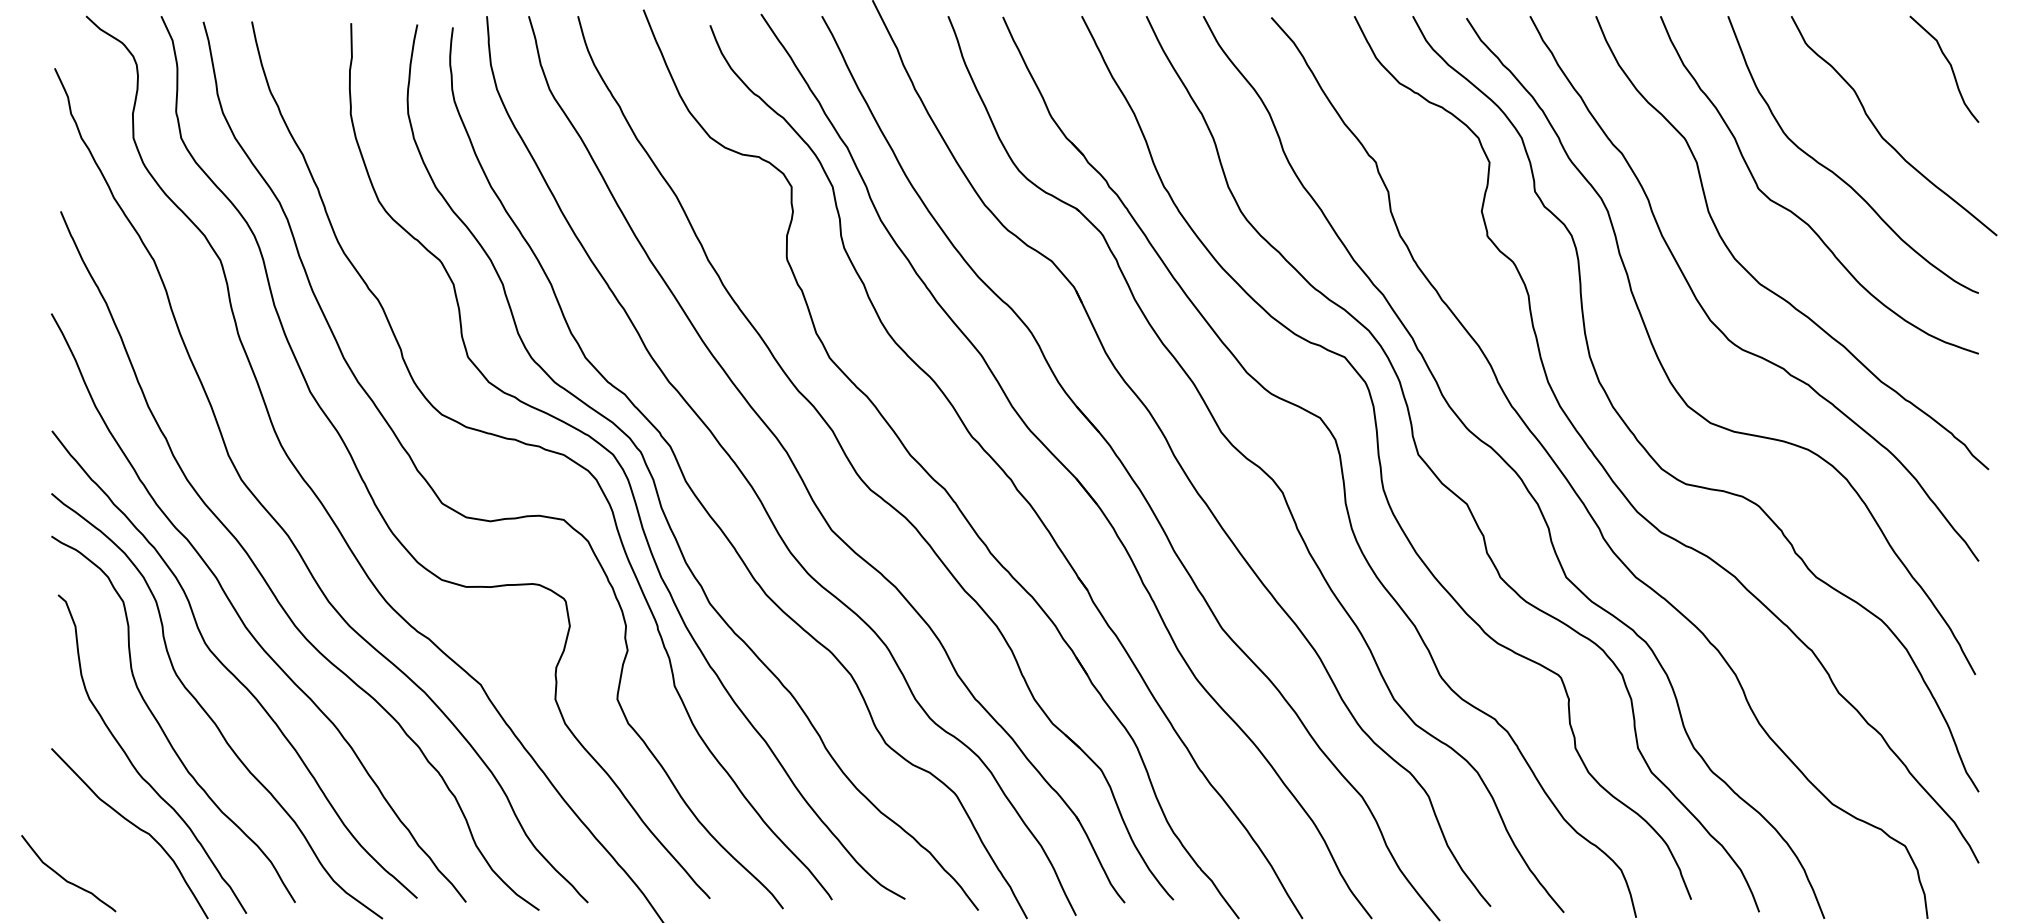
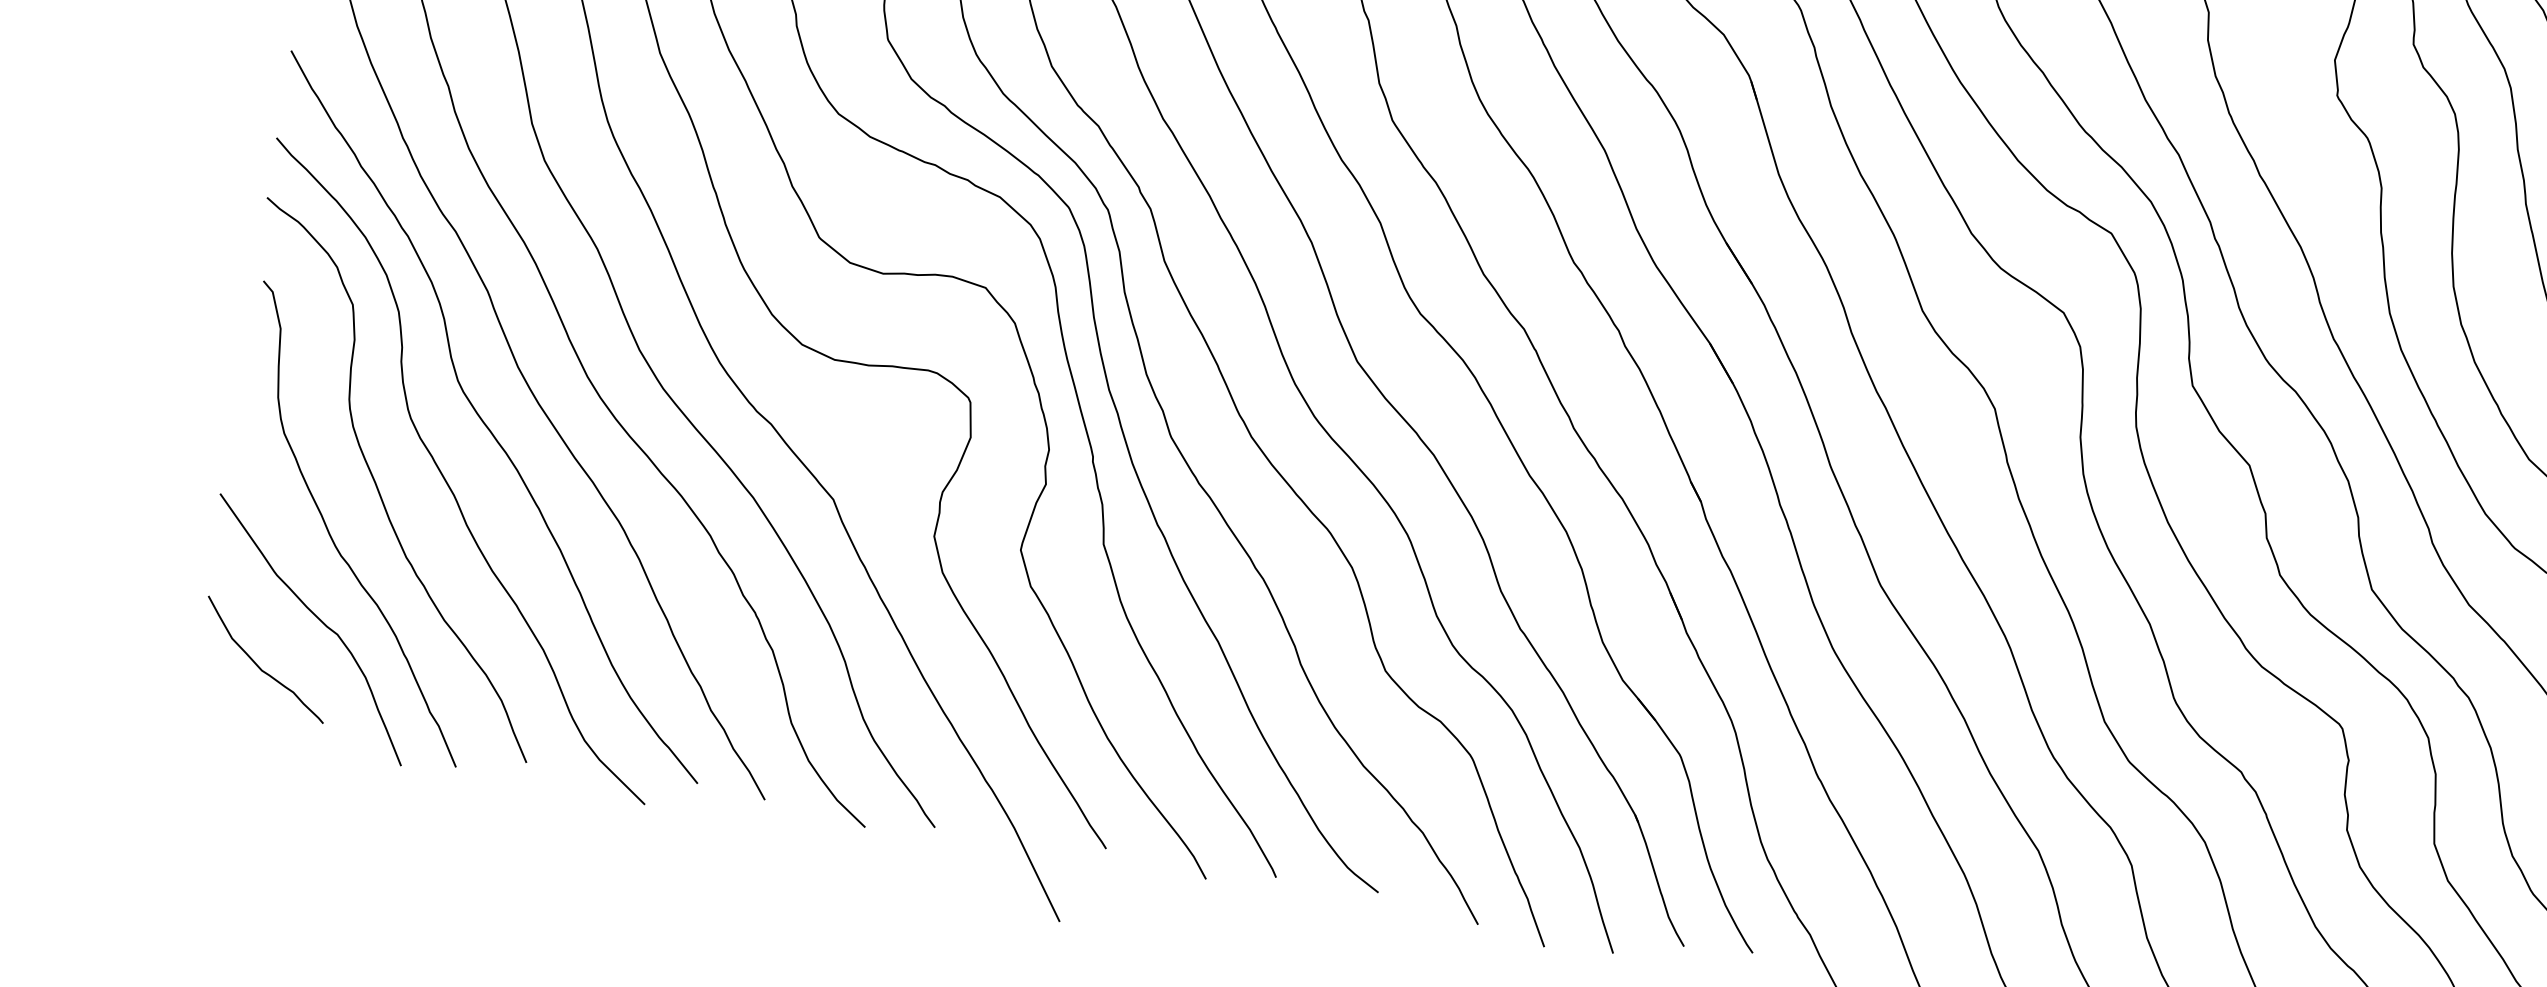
curve: (65, 878) -> (260, 665), moved

